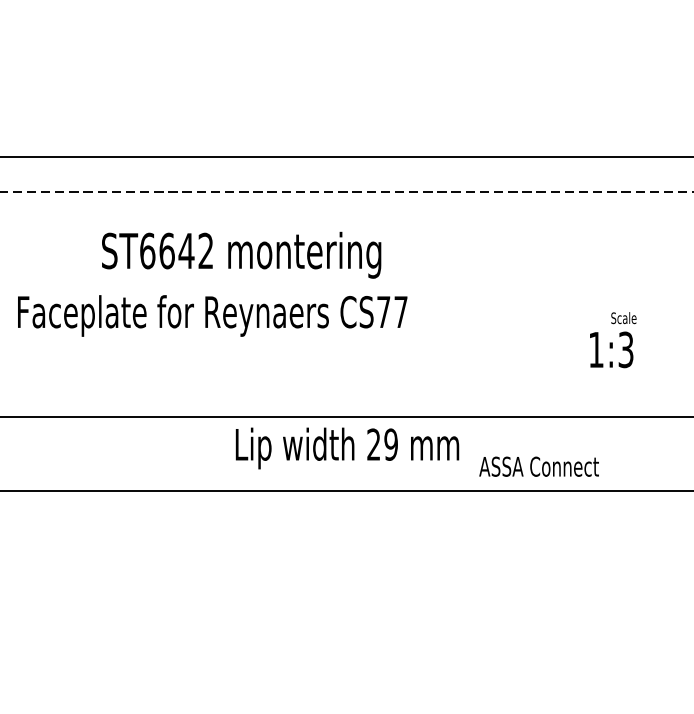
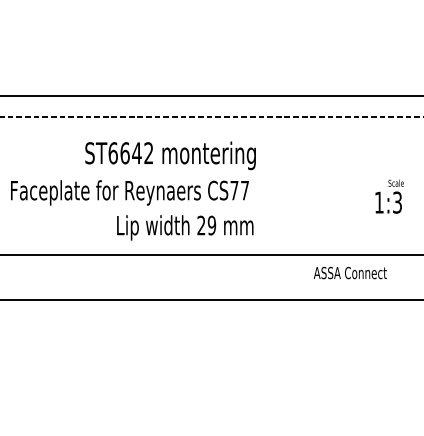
text: (241, 254) -> (170, 155), moved
text: (612, 339) -> (389, 196), moved
text: (347, 447) -> (185, 227), moved
text: (537, 465) -> (349, 272), moved

